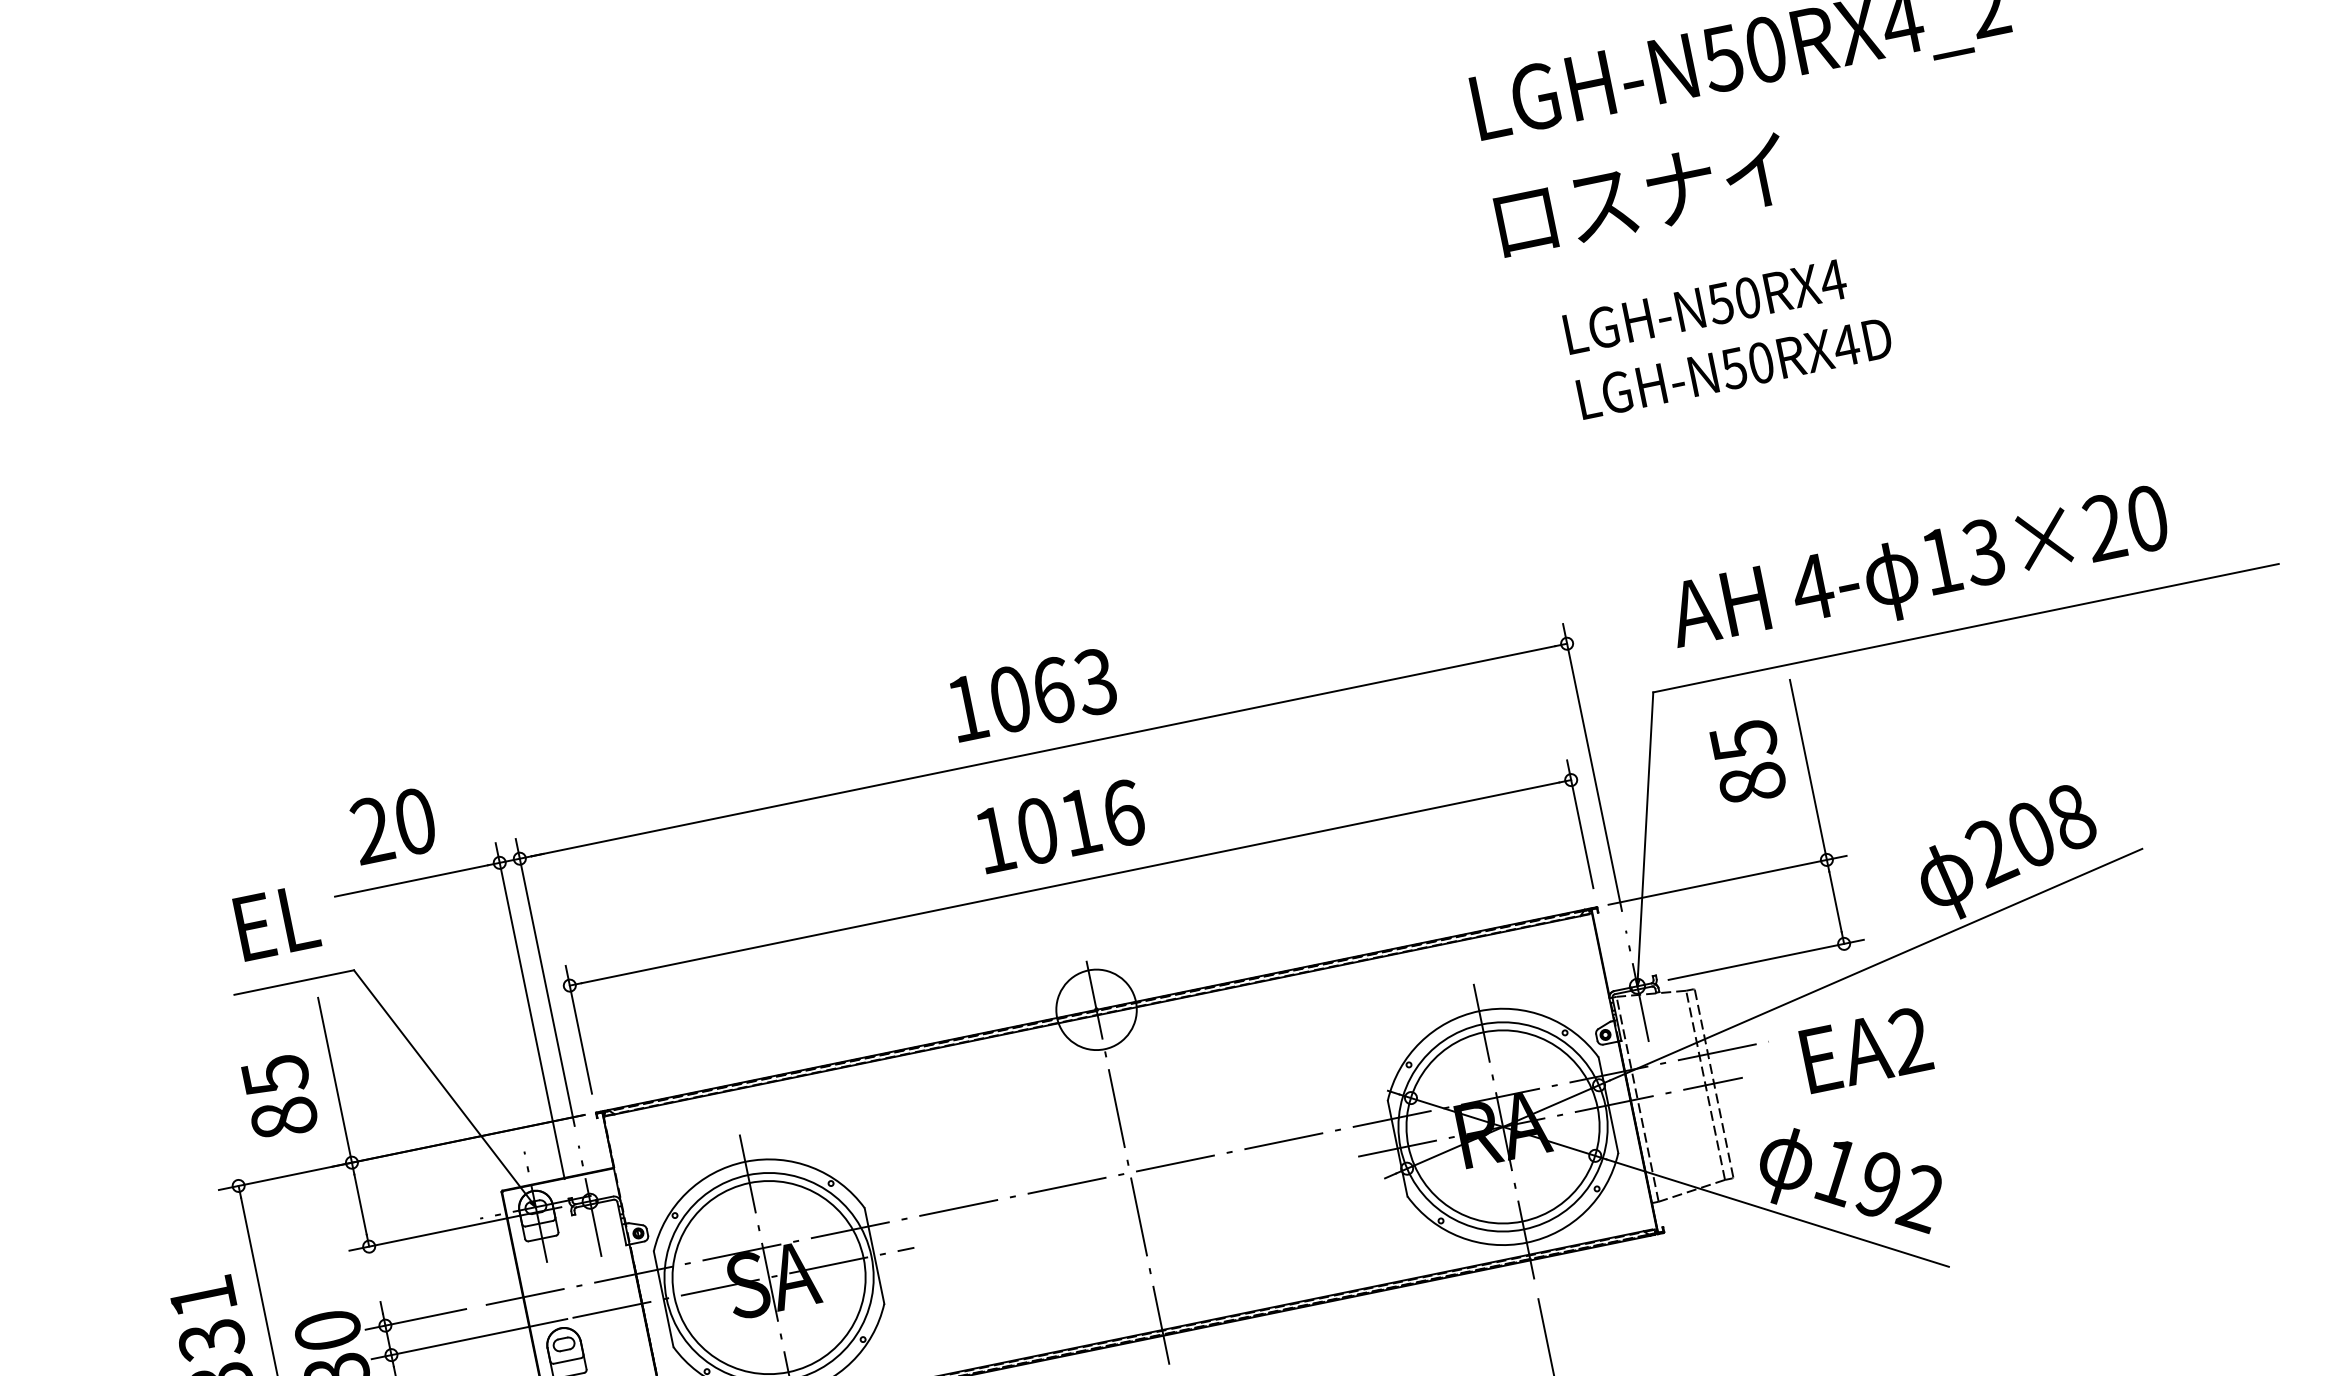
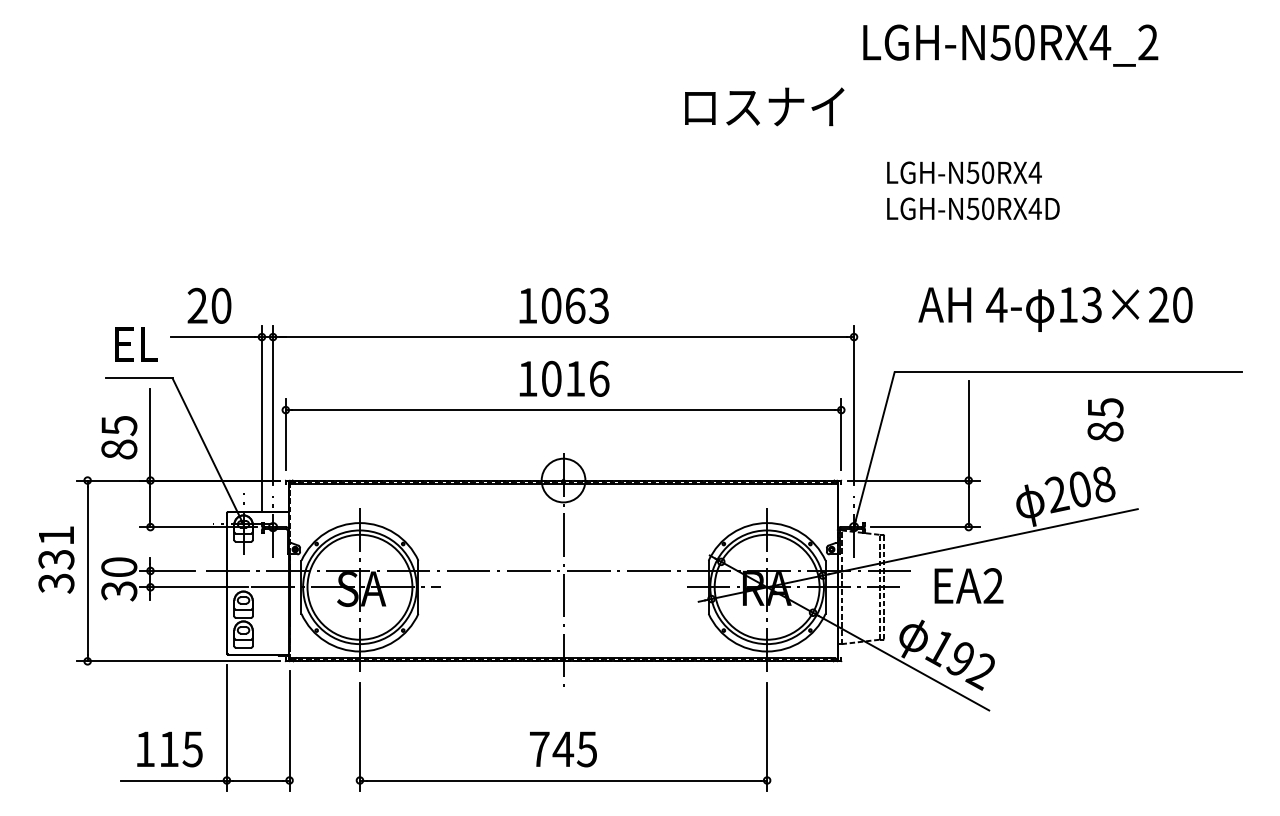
text: (1641, 195) -> (764, 106), moved
text: (1919, 573) -> (1055, 309), moved
text: (1748, 761) -> (1105, 419), moved

